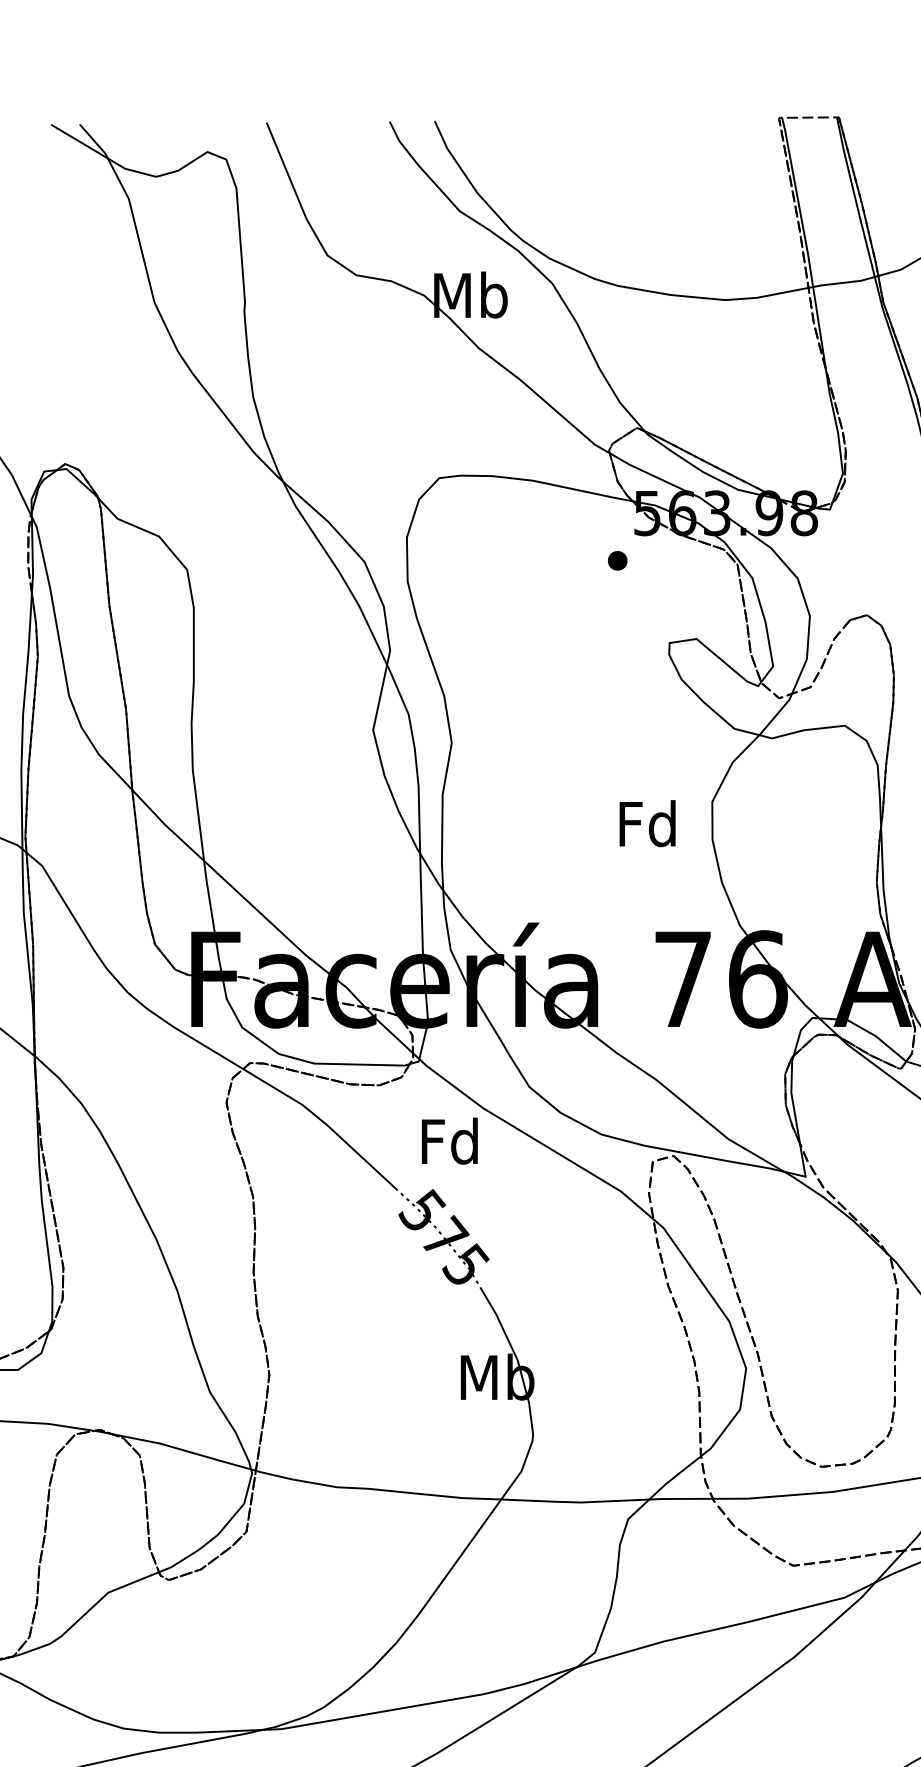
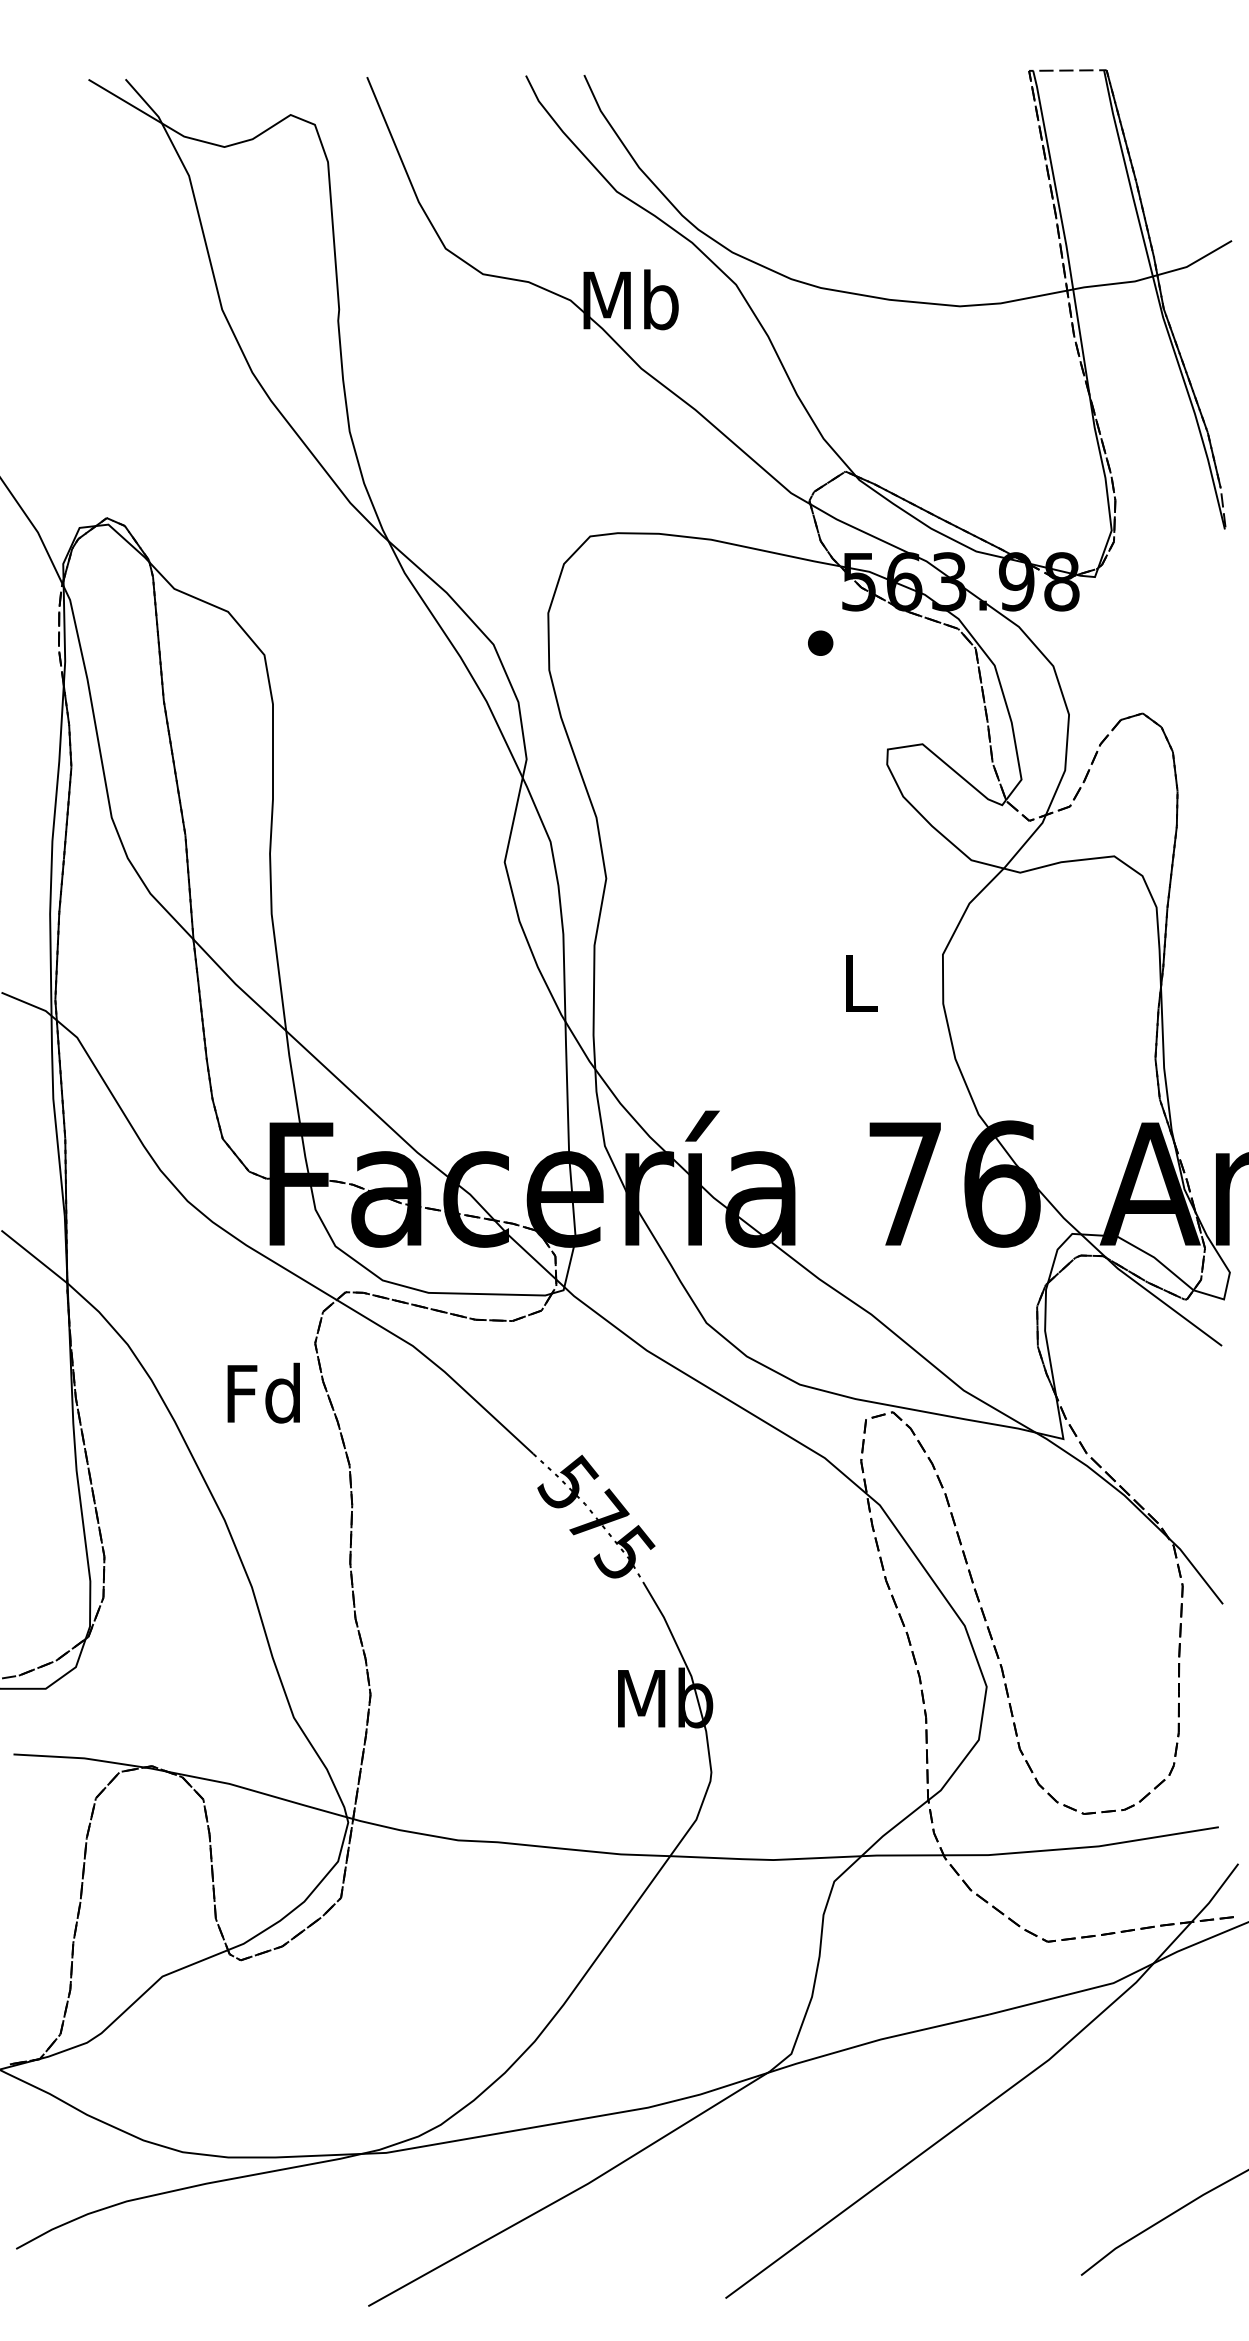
text: (647, 823) -> (859, 982), Fd -> L
text: (449, 1140) -> (263, 1392), moved

